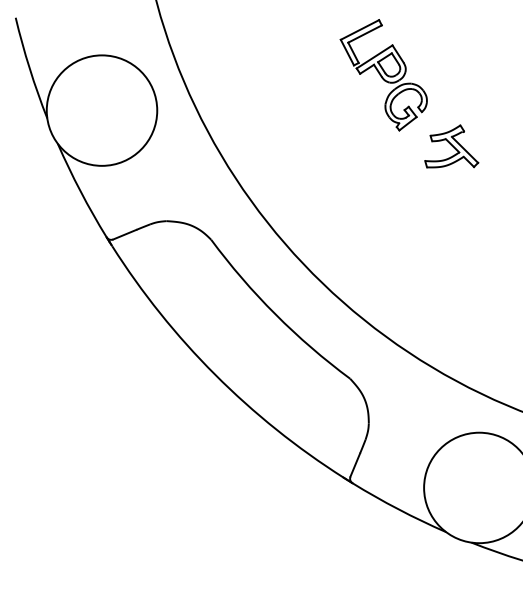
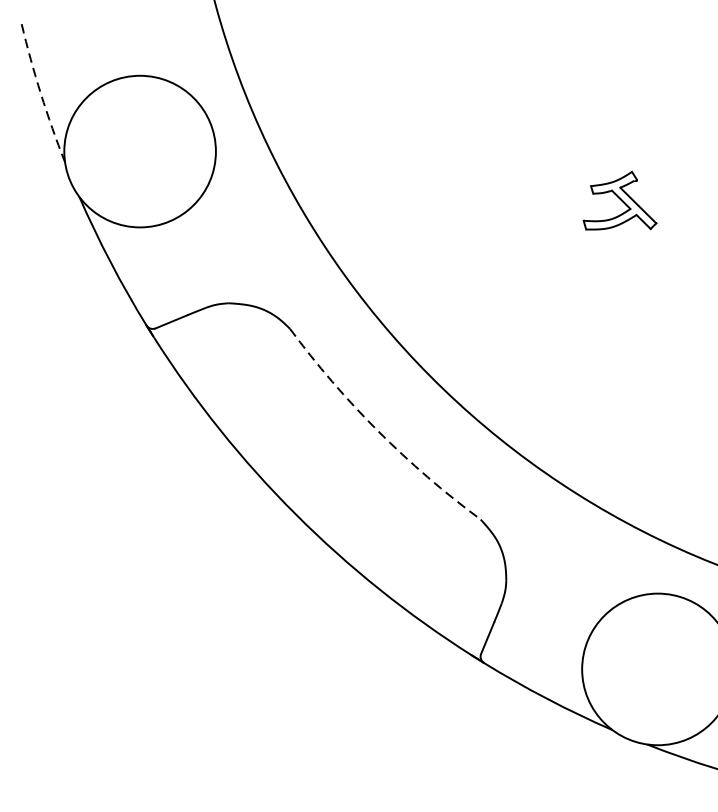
arc: (29, 68) -> (40, 93), solid -> dashed
part: (383, 75) -> (526, 103), removed
arc: (275, 314) -> (378, 431), solid -> dashed

